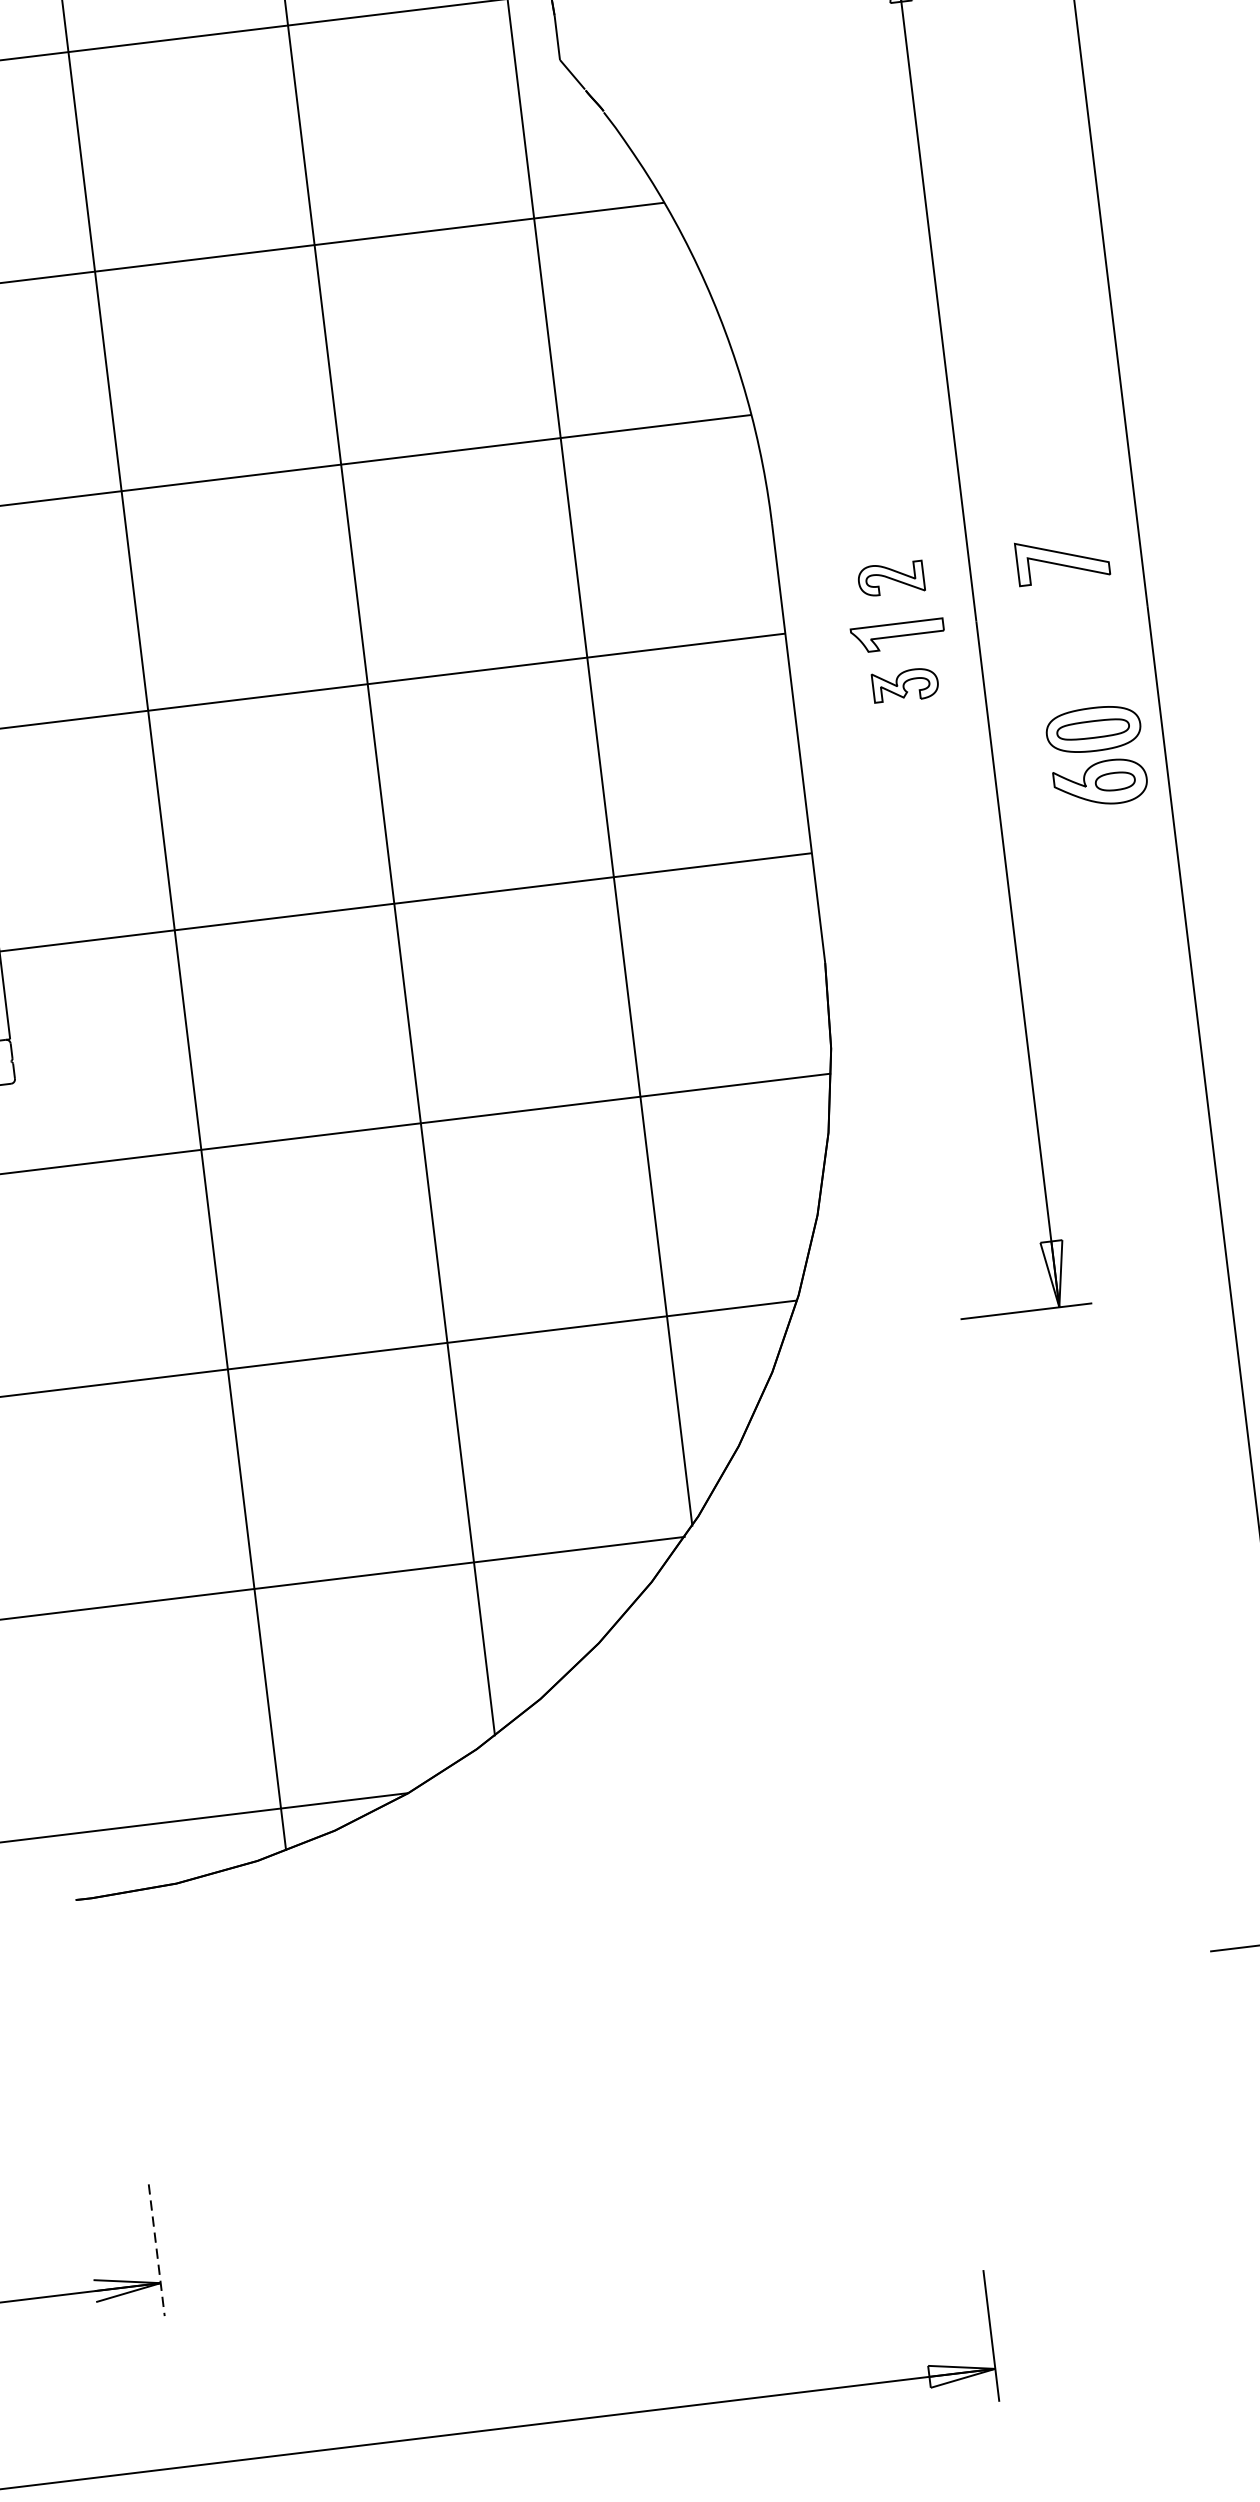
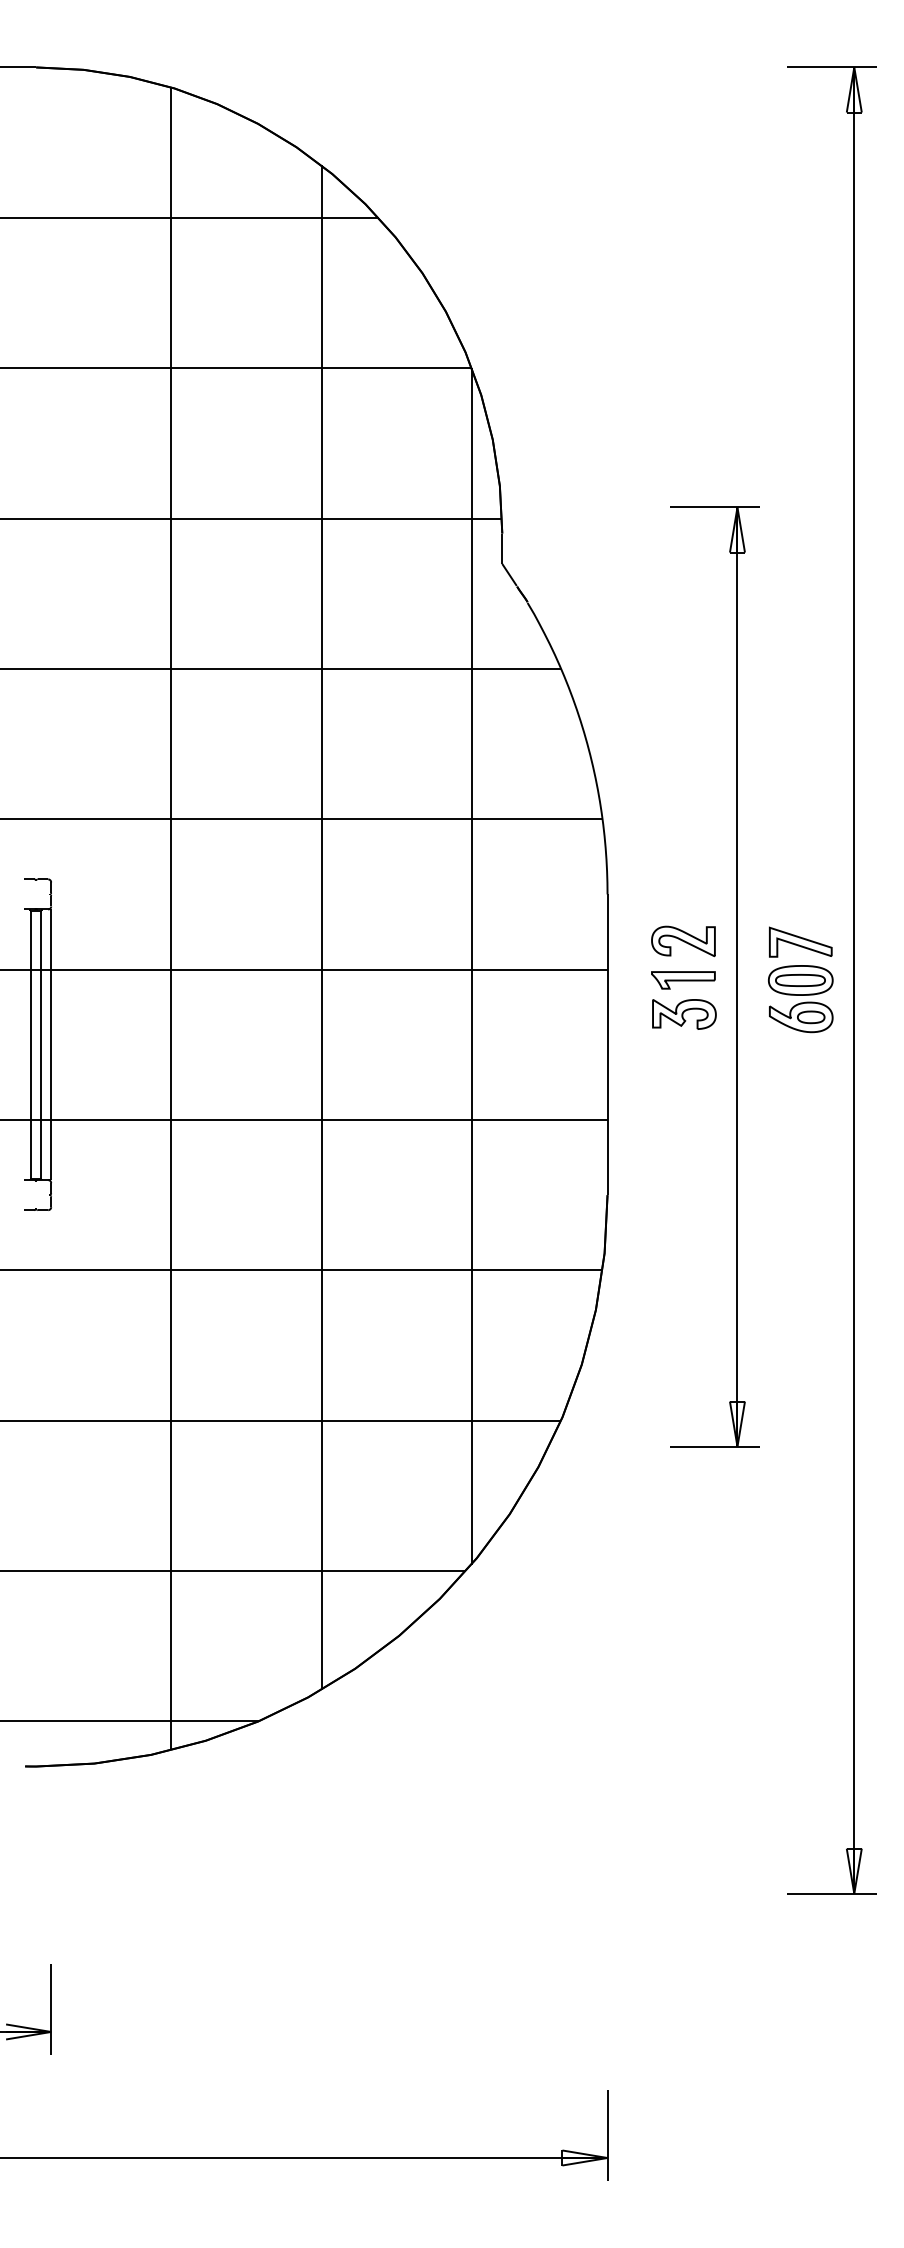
part: (891, 579) -> (683, 941), size x1.43
part: (905, 685) -> (684, 1014), size x1.43
part: (1096, 757) -> (800, 999), moved
line: (157, 2250) -> (51, 2009), dashed -> solid

